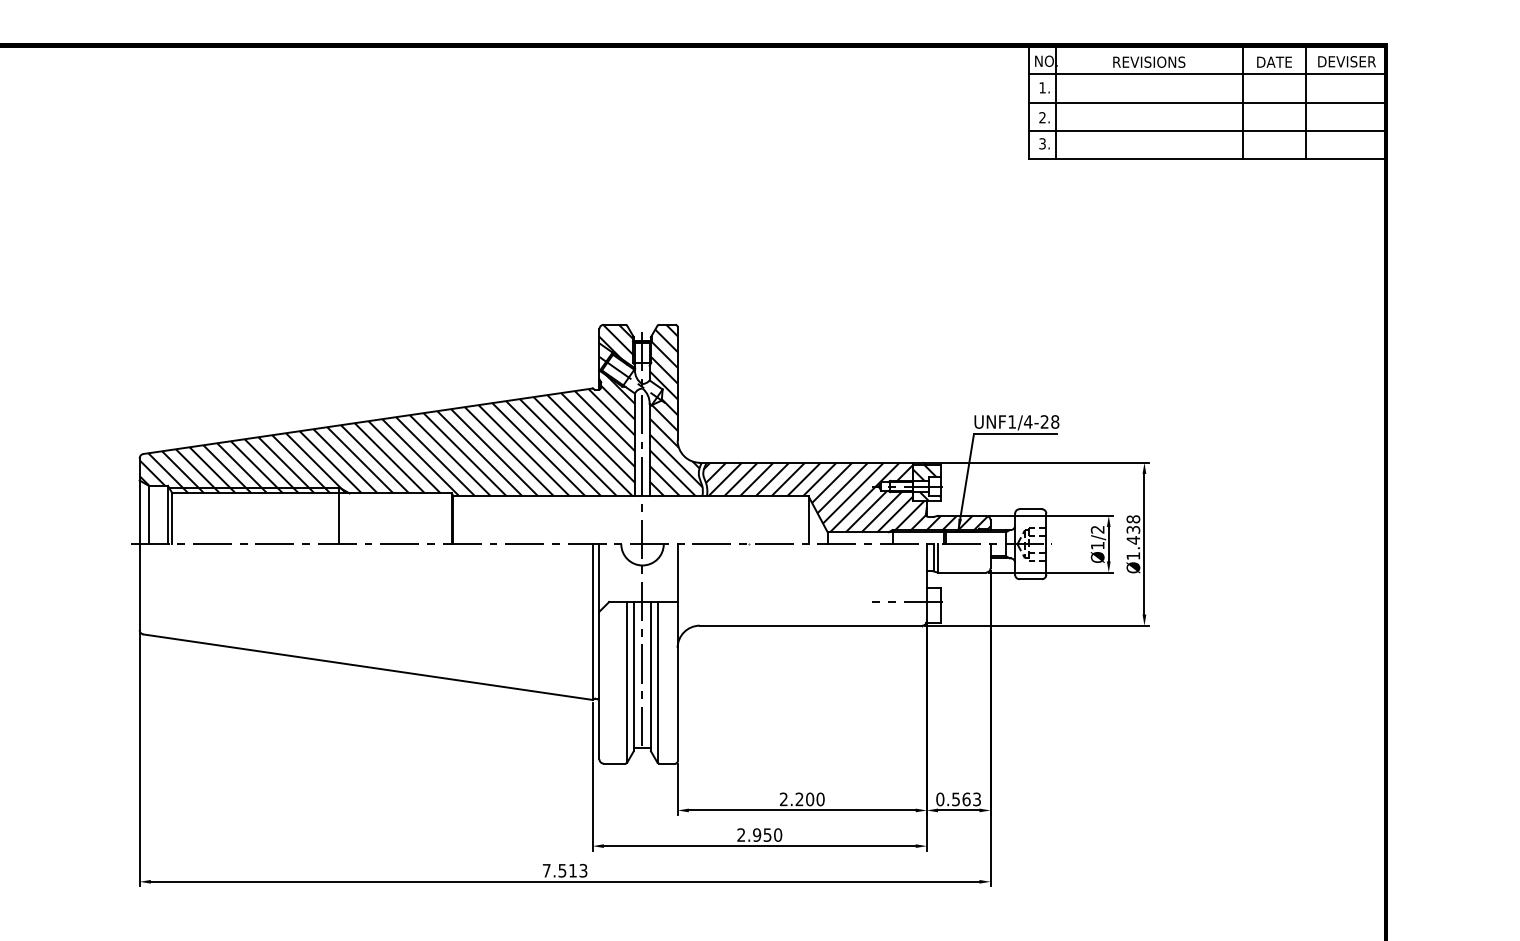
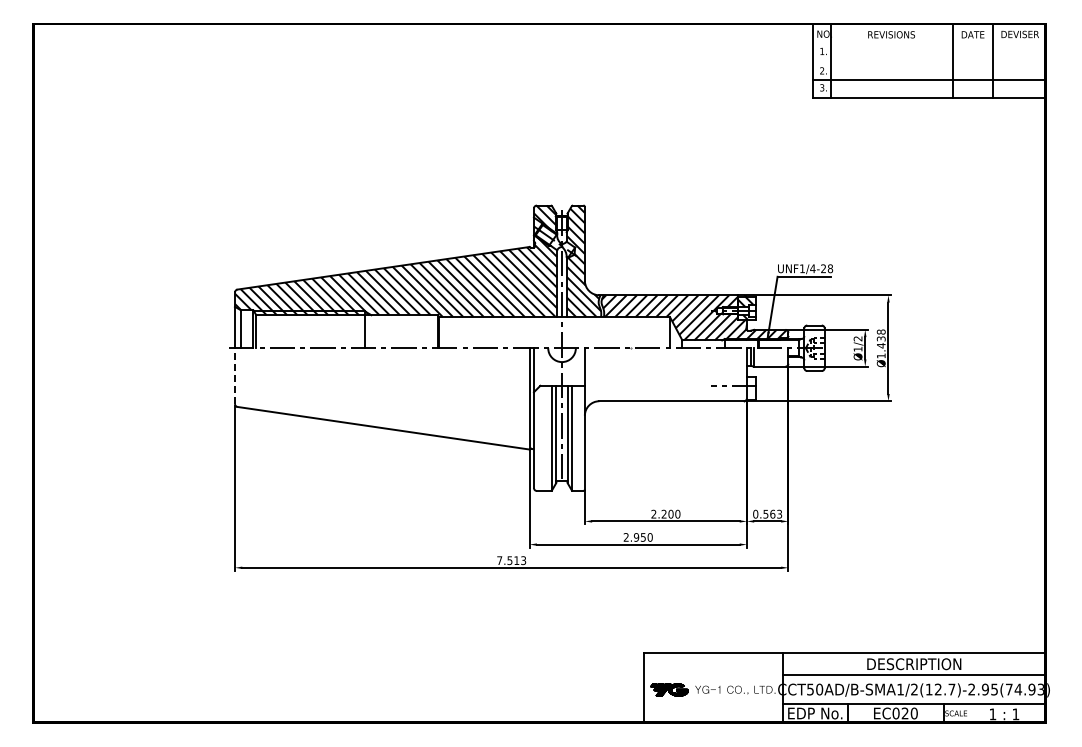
line: (1207, 74) -> (929, 42), removed
line: (1207, 103) -> (929, 61), removed
line: (140, 587) -> (235, 376), solid -> dashed

